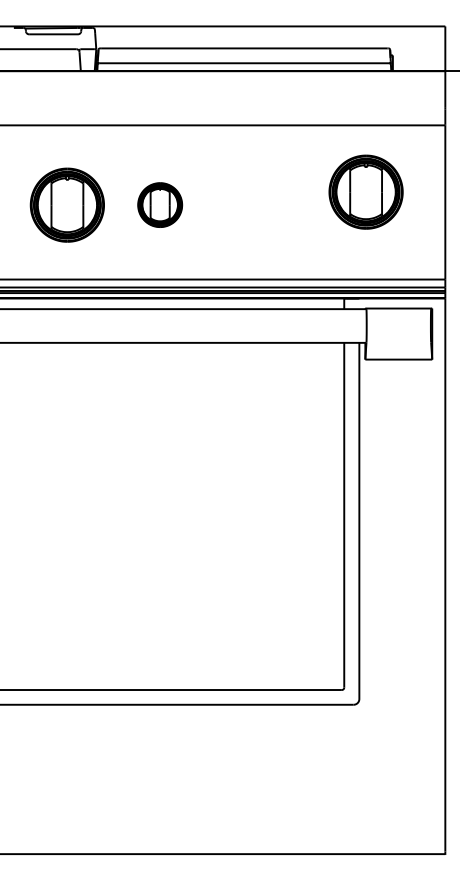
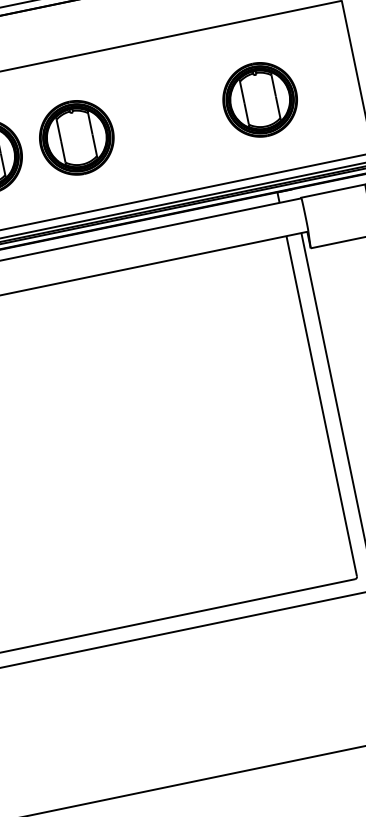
part: (365, 191) -> (259, 99), moved
part: (159, 204) -> (75, 137), size x1.67

